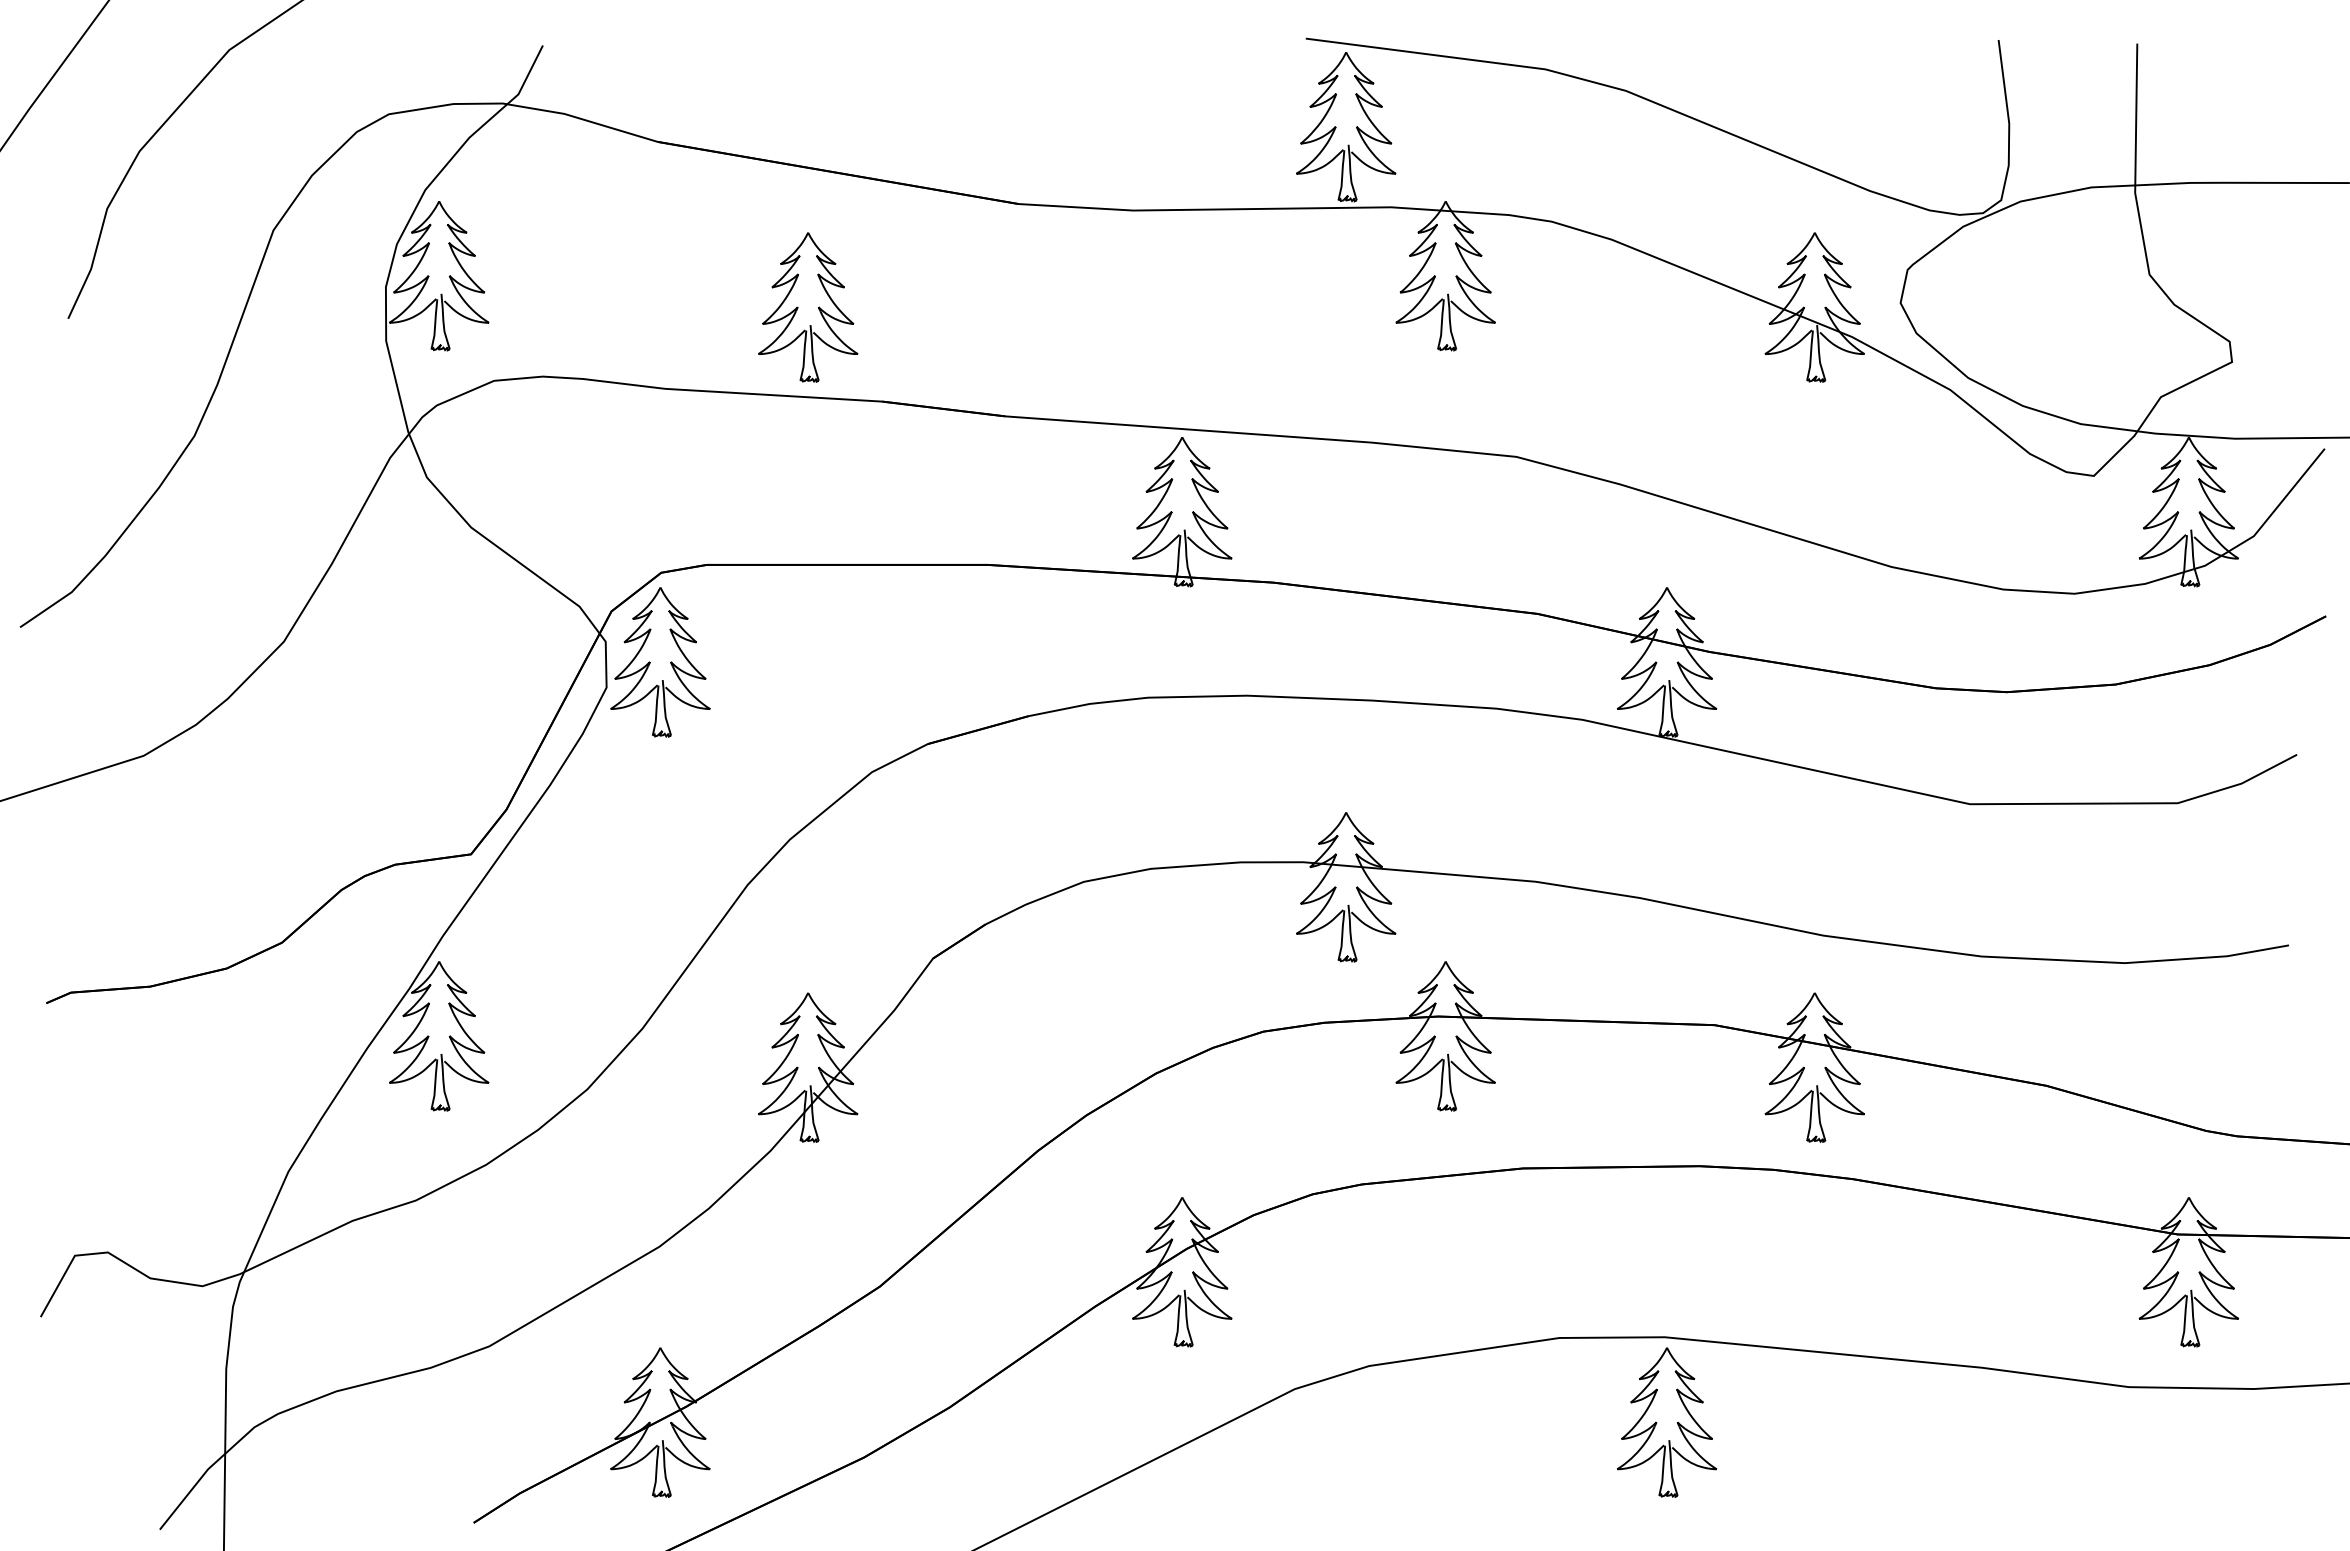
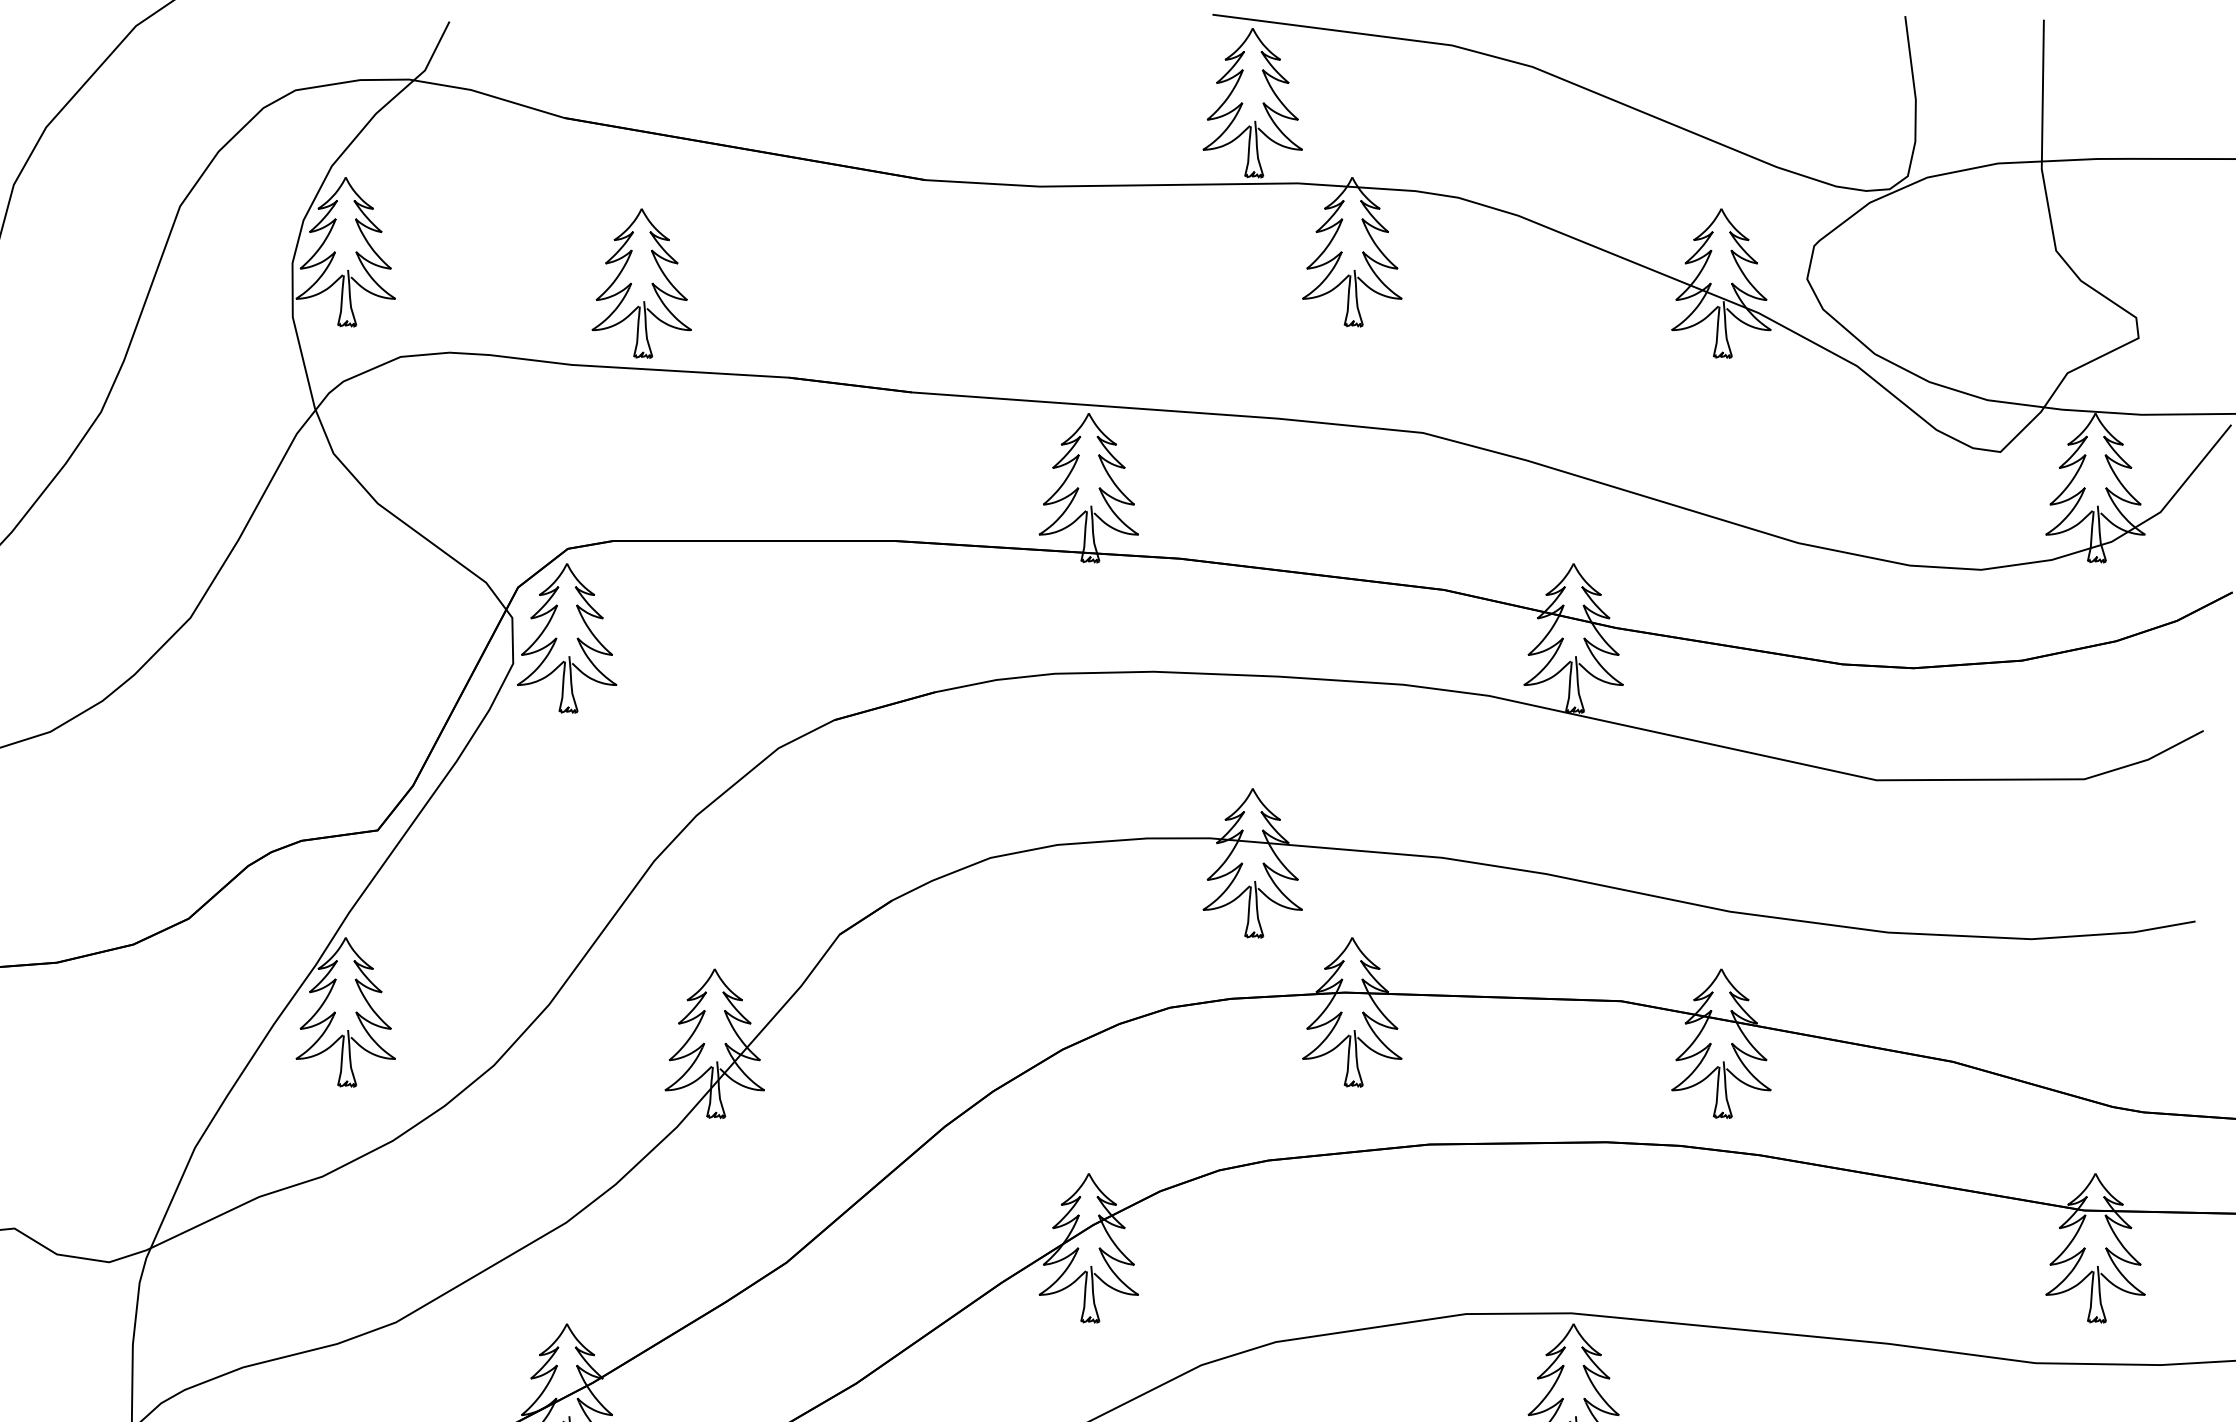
part: (808, 307) -> (642, 283), moved

